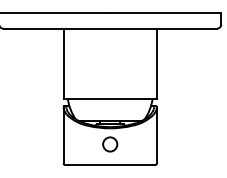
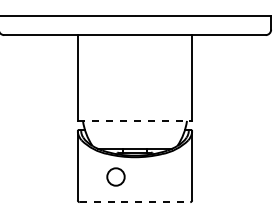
line: (110, 98) -> (135, 120), solid -> dashed
circle: (109, 144) -> (115, 176), moved
line: (110, 165) -> (135, 202), solid -> dashed

